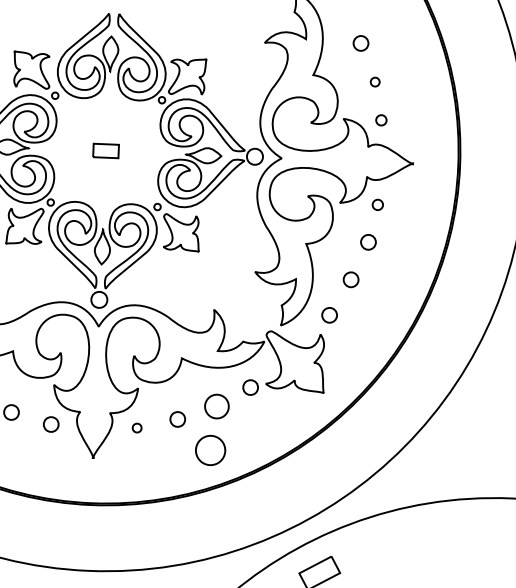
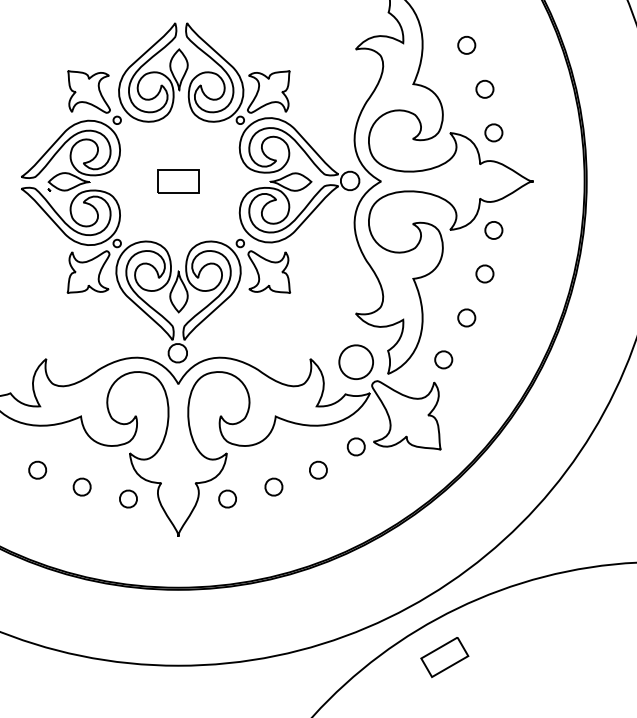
part: (374, 81) -> (484, 88), size x1.67
part: (381, 119) -> (493, 132), size x1.43
part: (106, 151) -> (178, 181), size x1.43
part: (377, 204) -> (493, 230), size x1.43
part: (217, 405) -> (318, 469), size x0.62
part: (137, 427) -> (227, 498), size x1.67
part: (210, 449) -> (355, 361), moved

